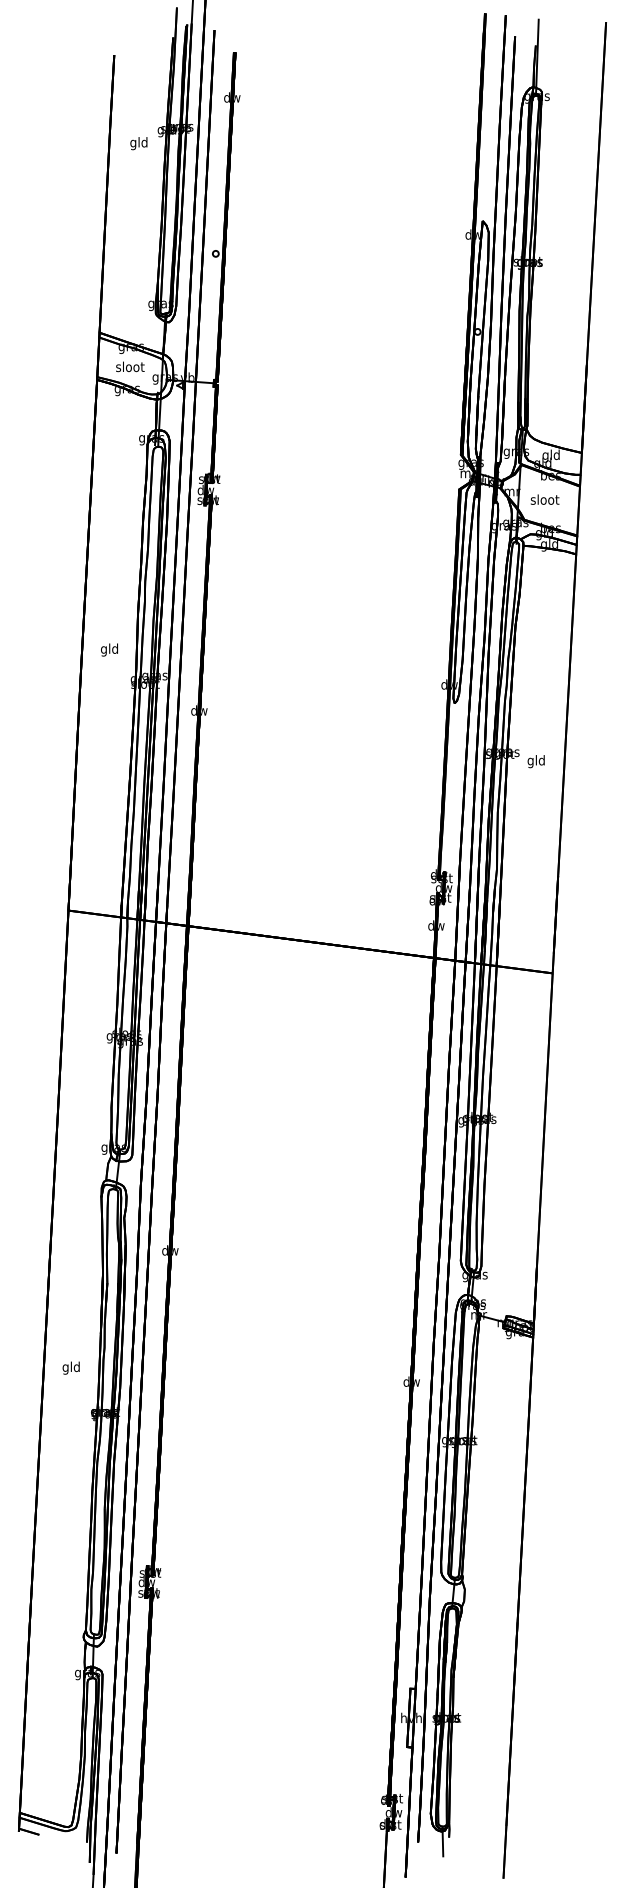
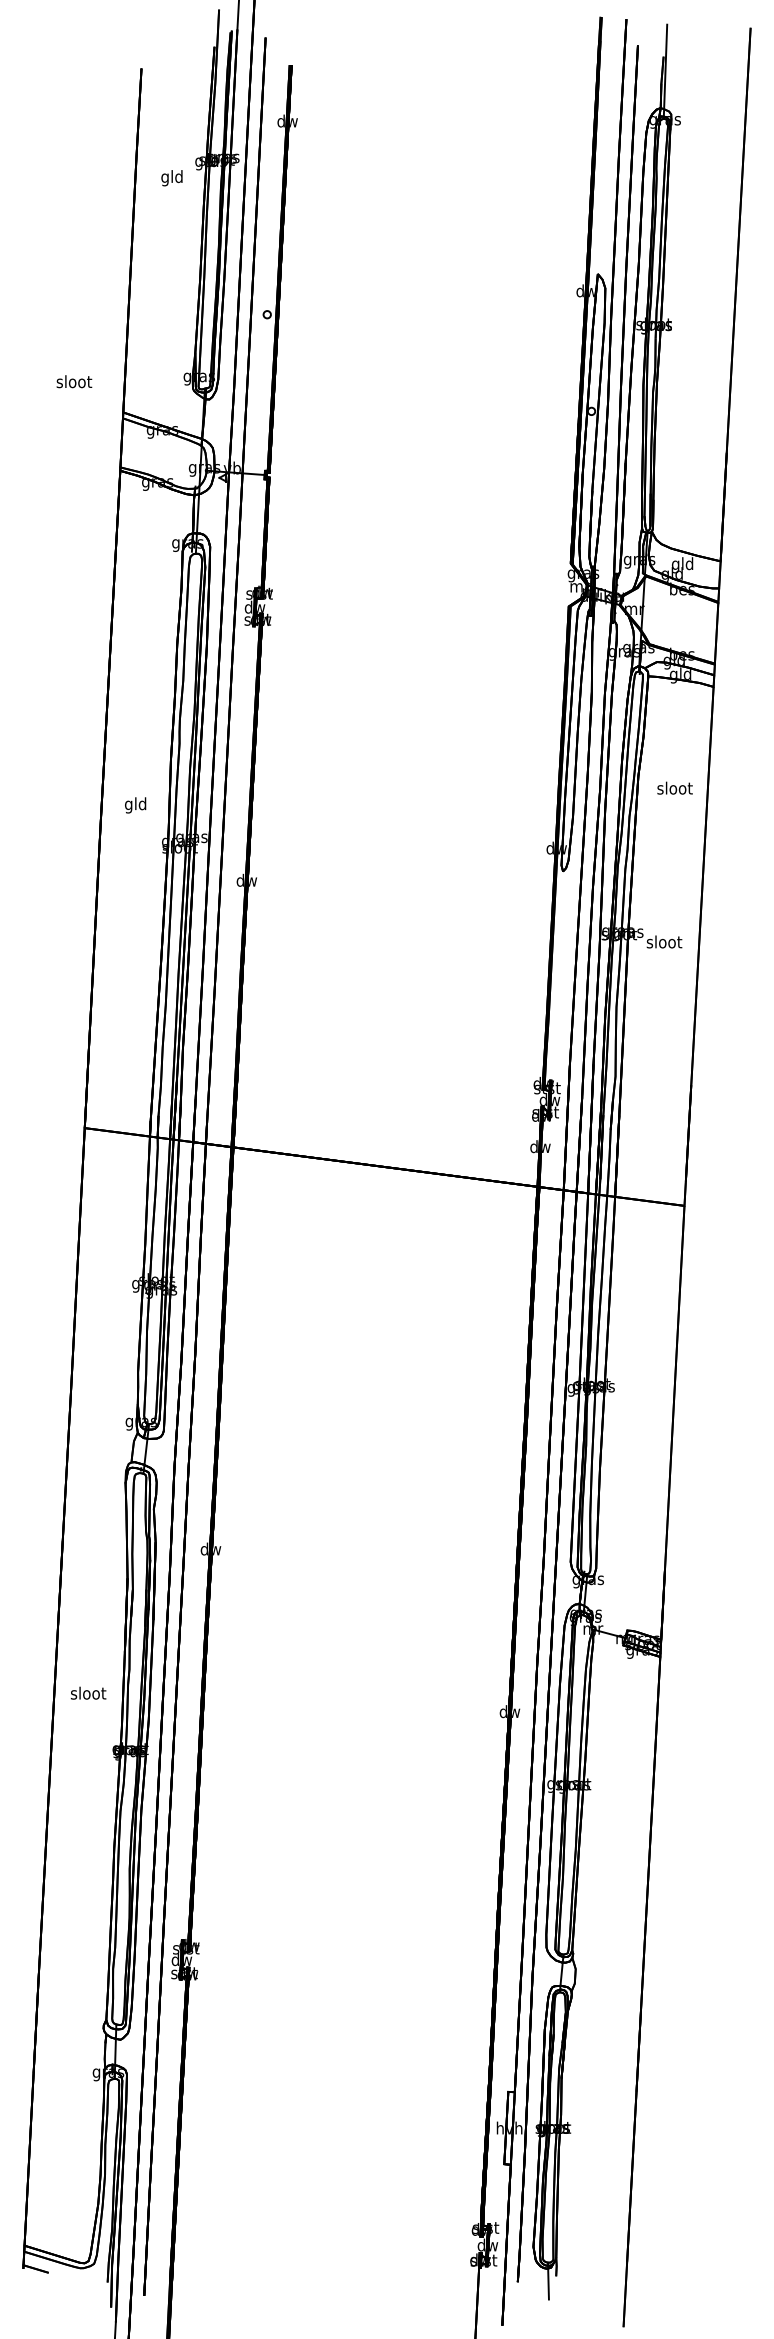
text: (130, 366) -> (74, 381), moved
text: (544, 499) -> (674, 787), moved
text: (536, 761) -> (664, 943), gld -> sloot
text: (71, 1367) -> (88, 1694), gld -> sloot

